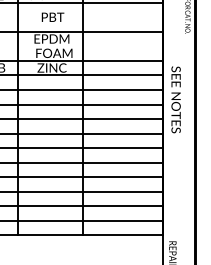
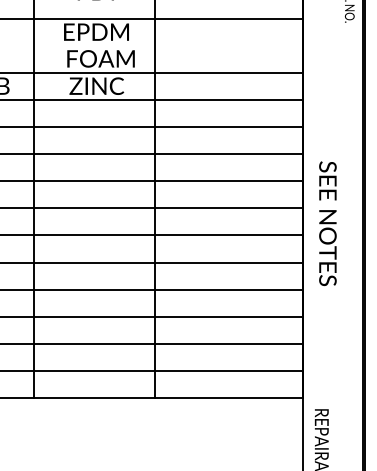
text: (175, 99) -> (326, 223), moved

